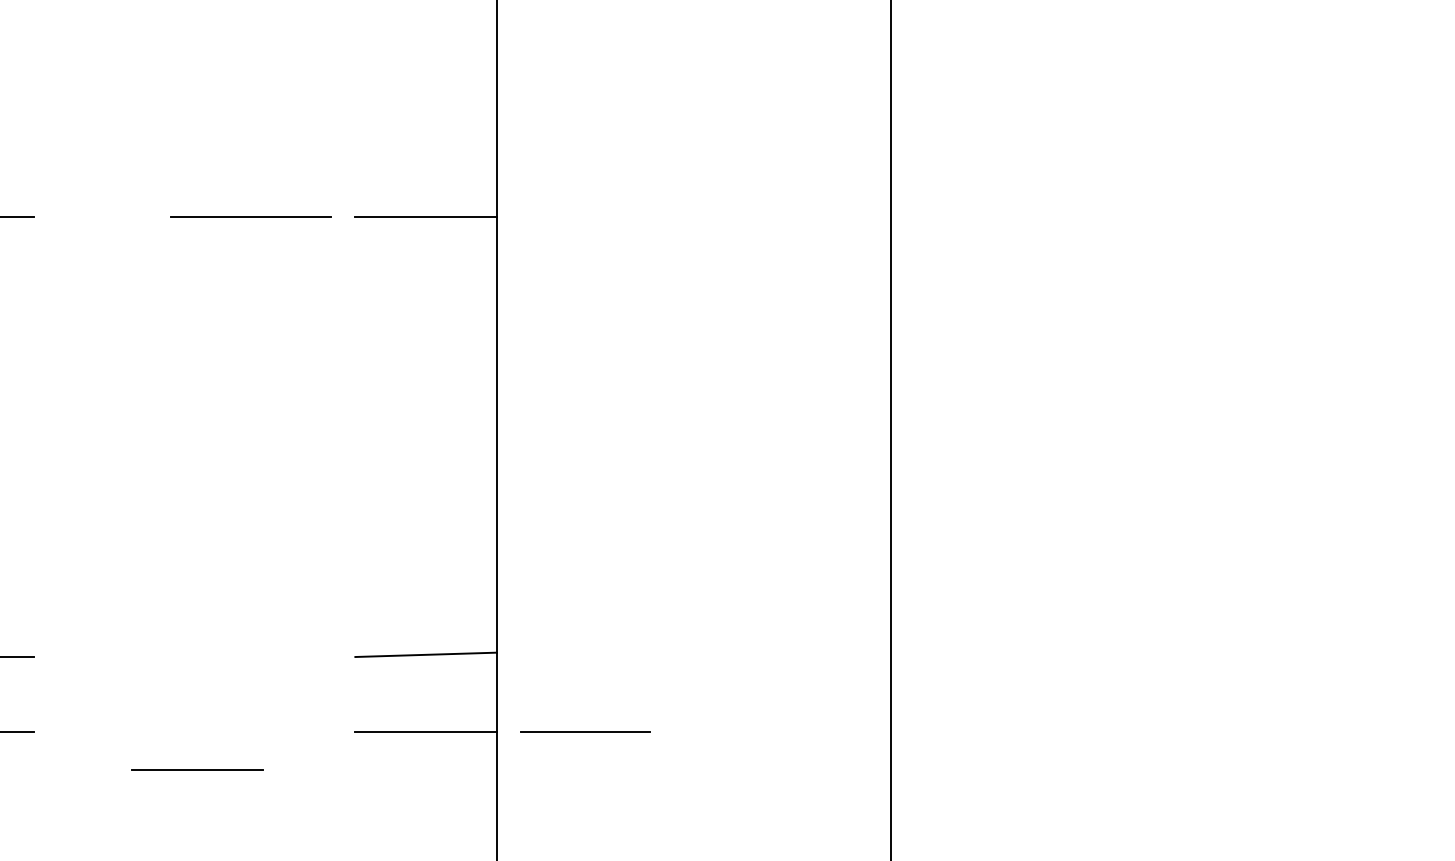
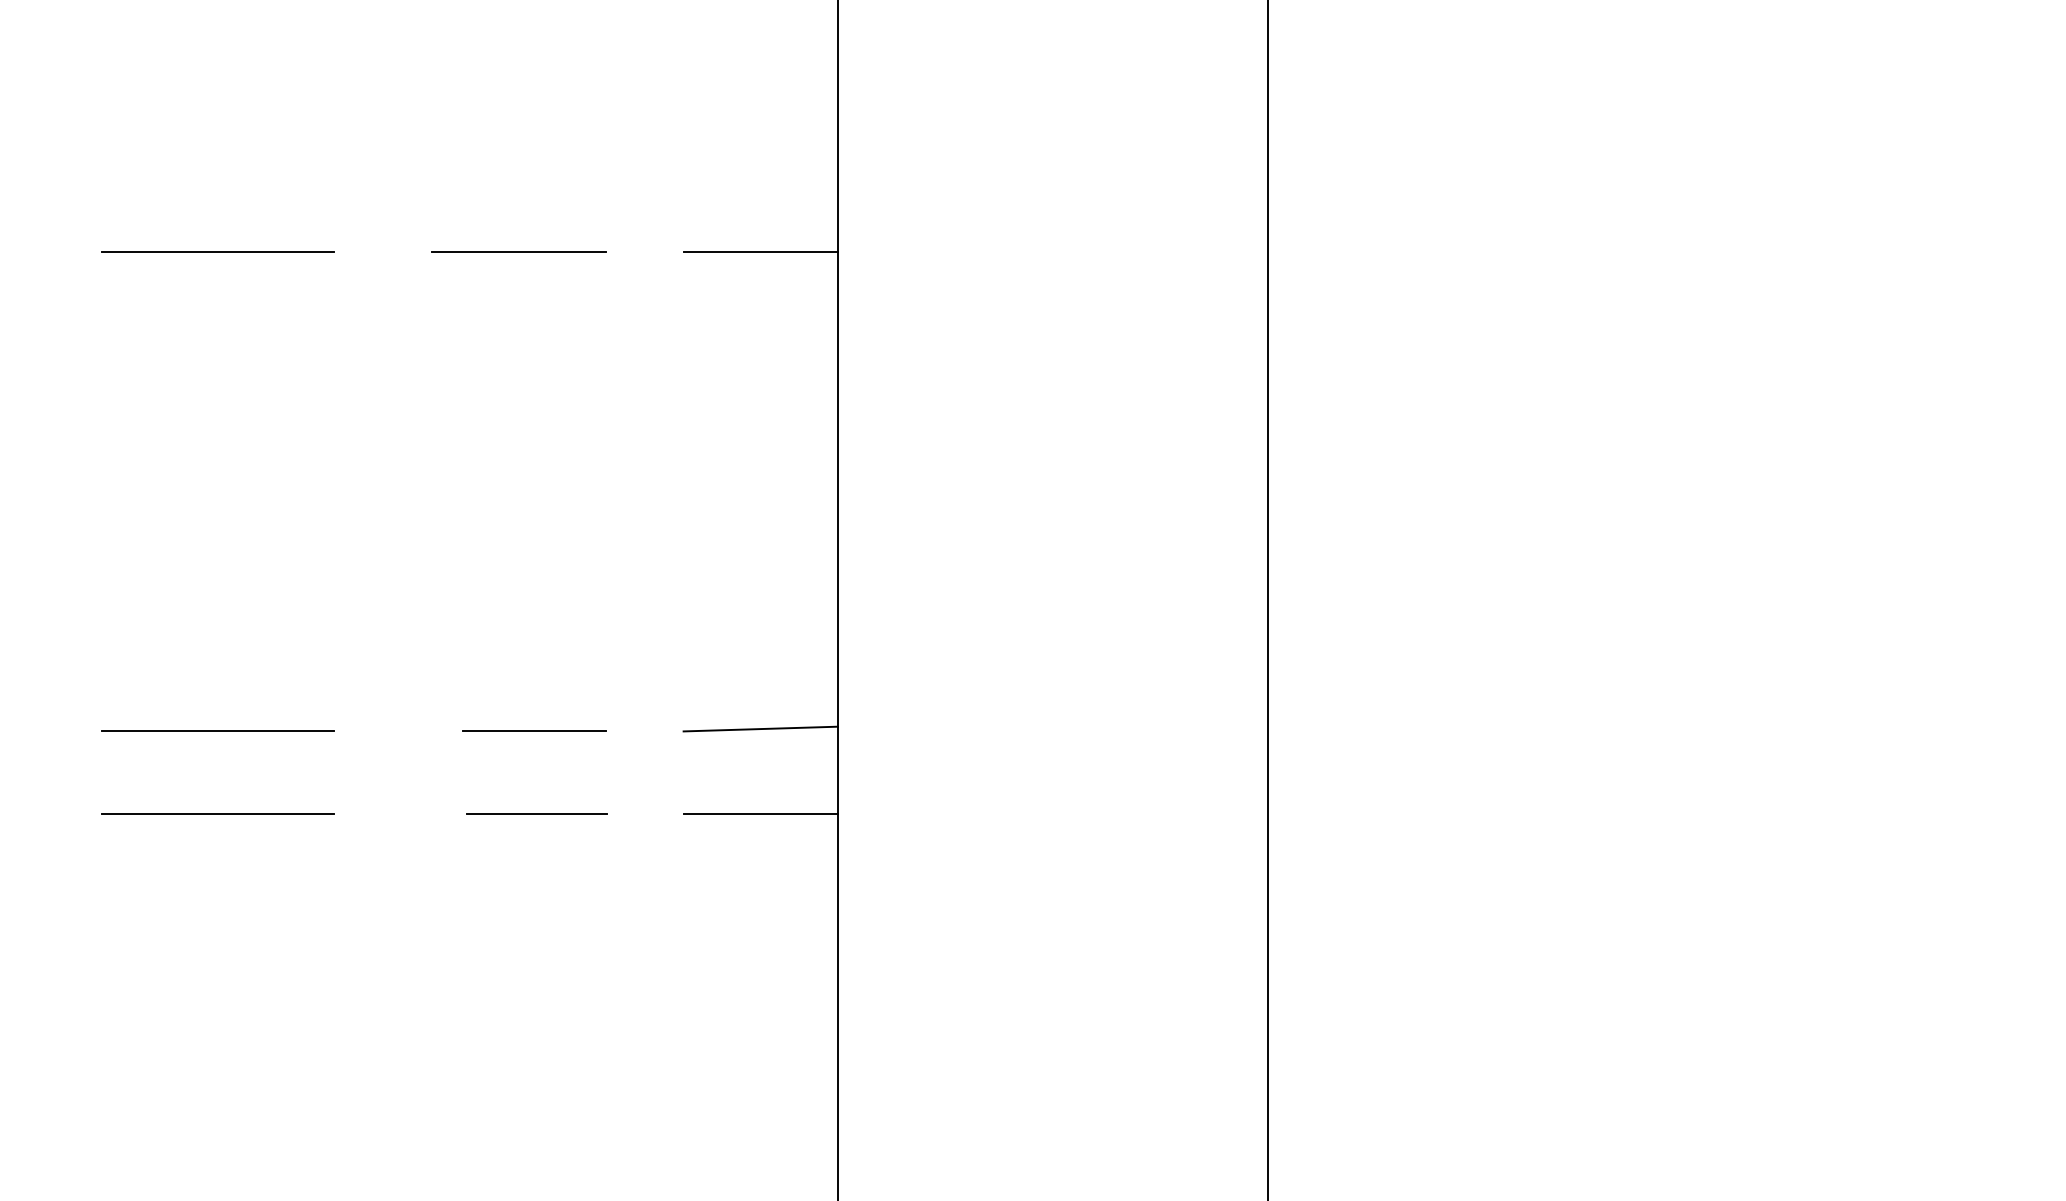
line: (250, 216) -> (518, 251), moved
line: (585, 732) -> (536, 813), moved
line: (197, 768) -> (534, 730), moved

